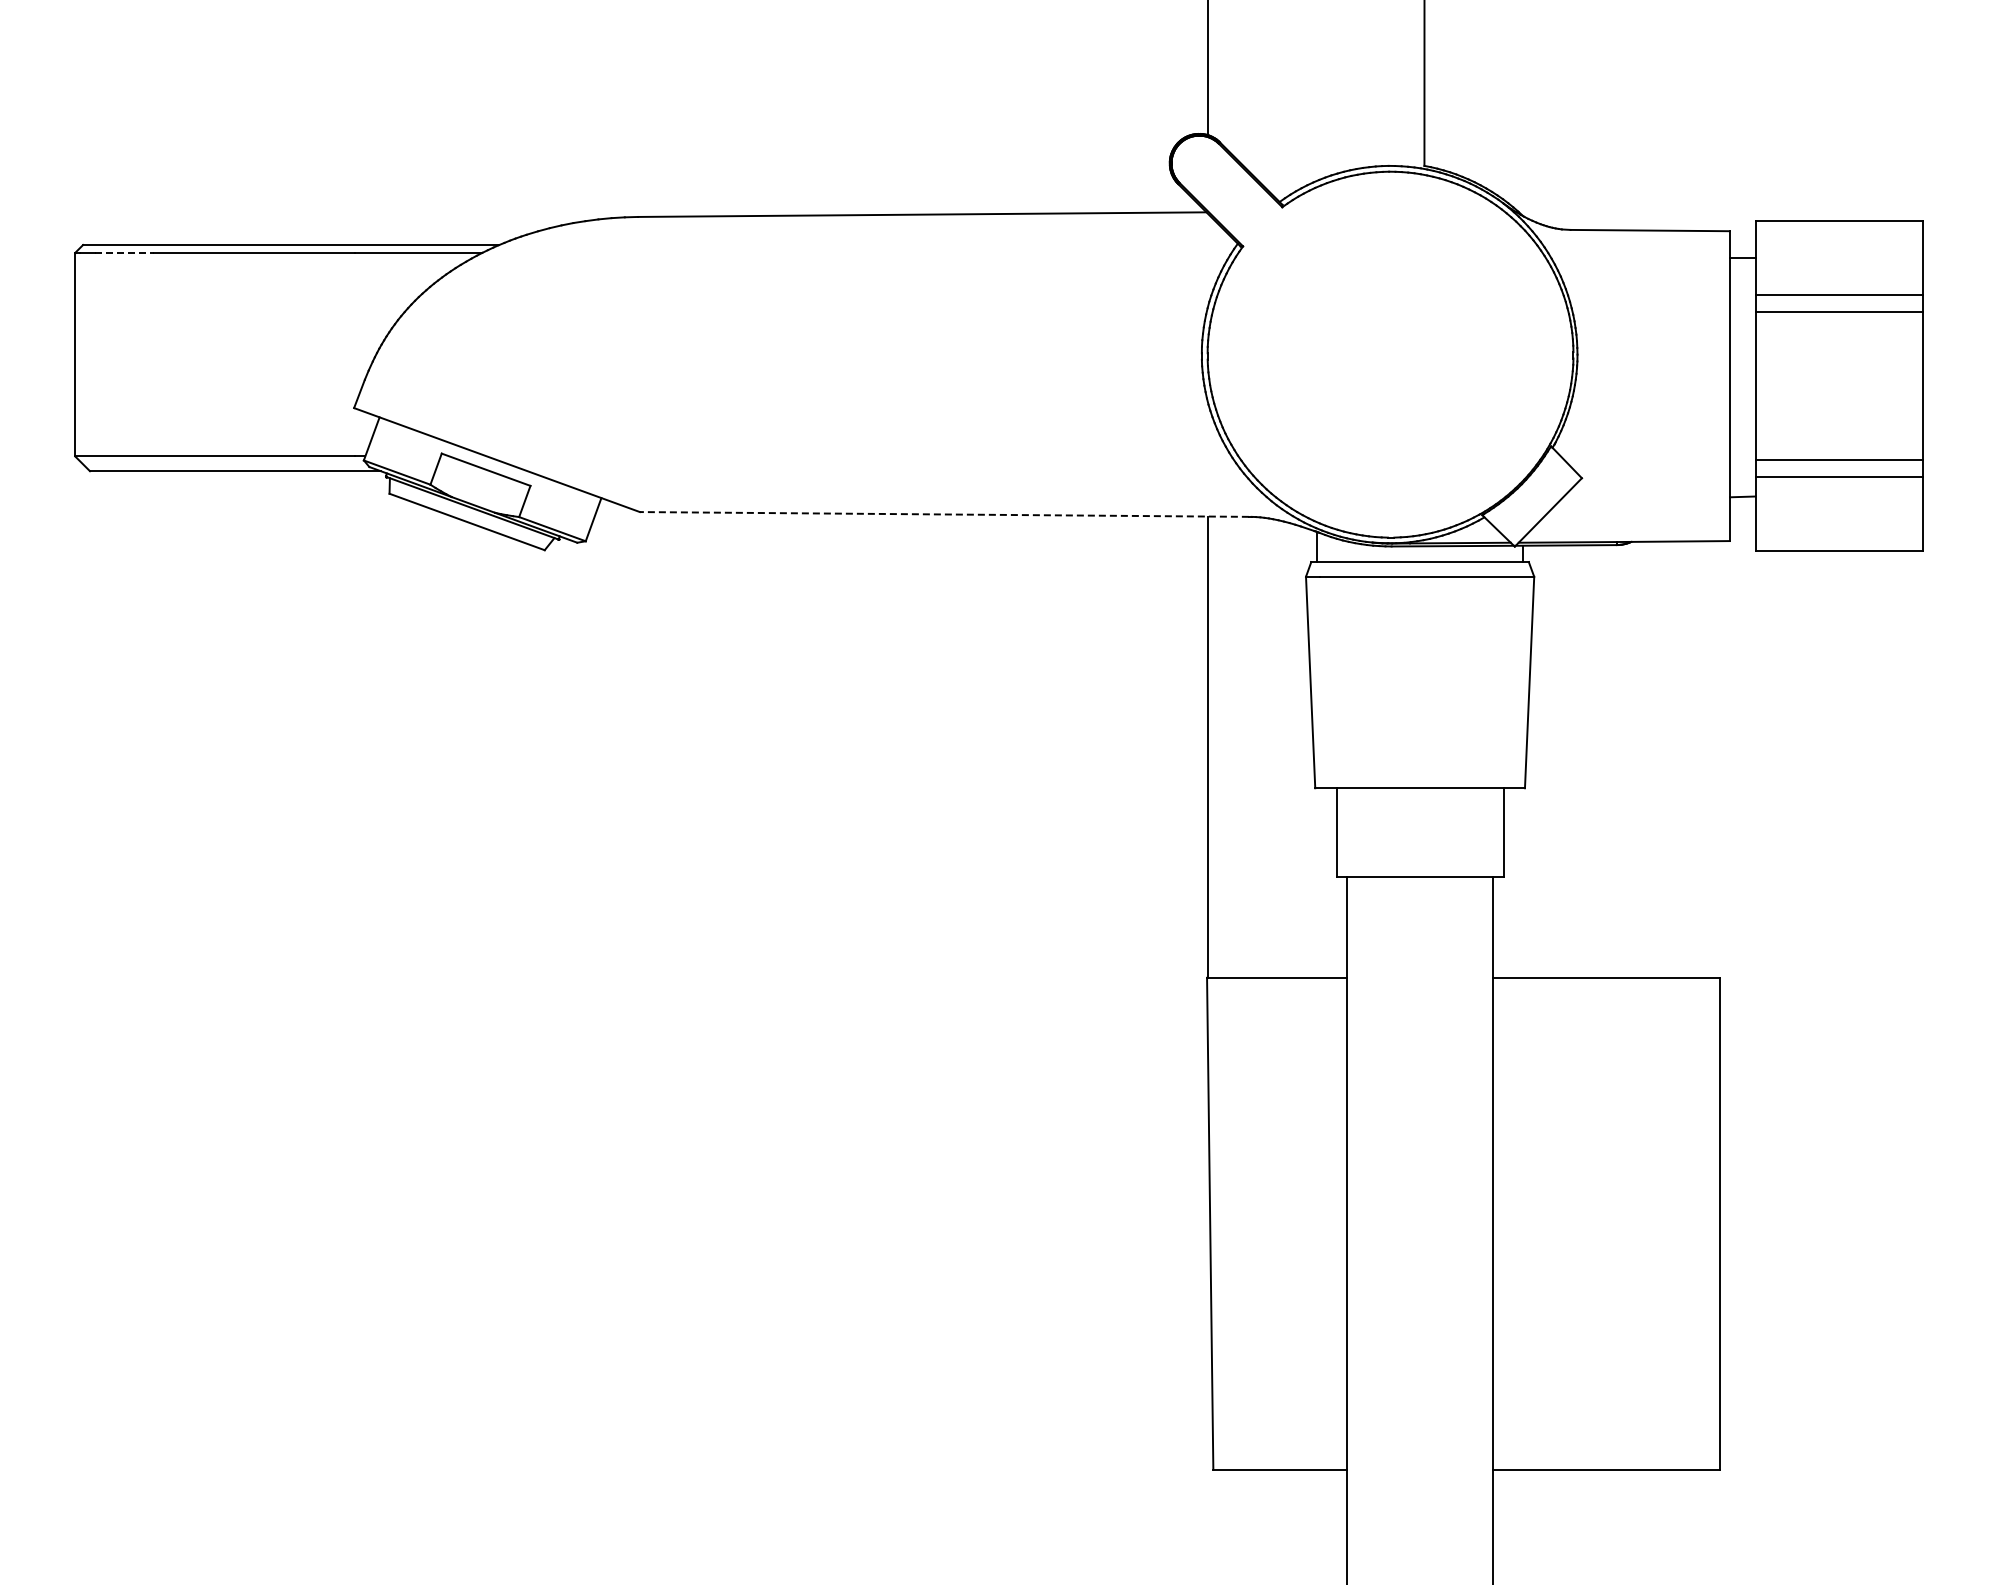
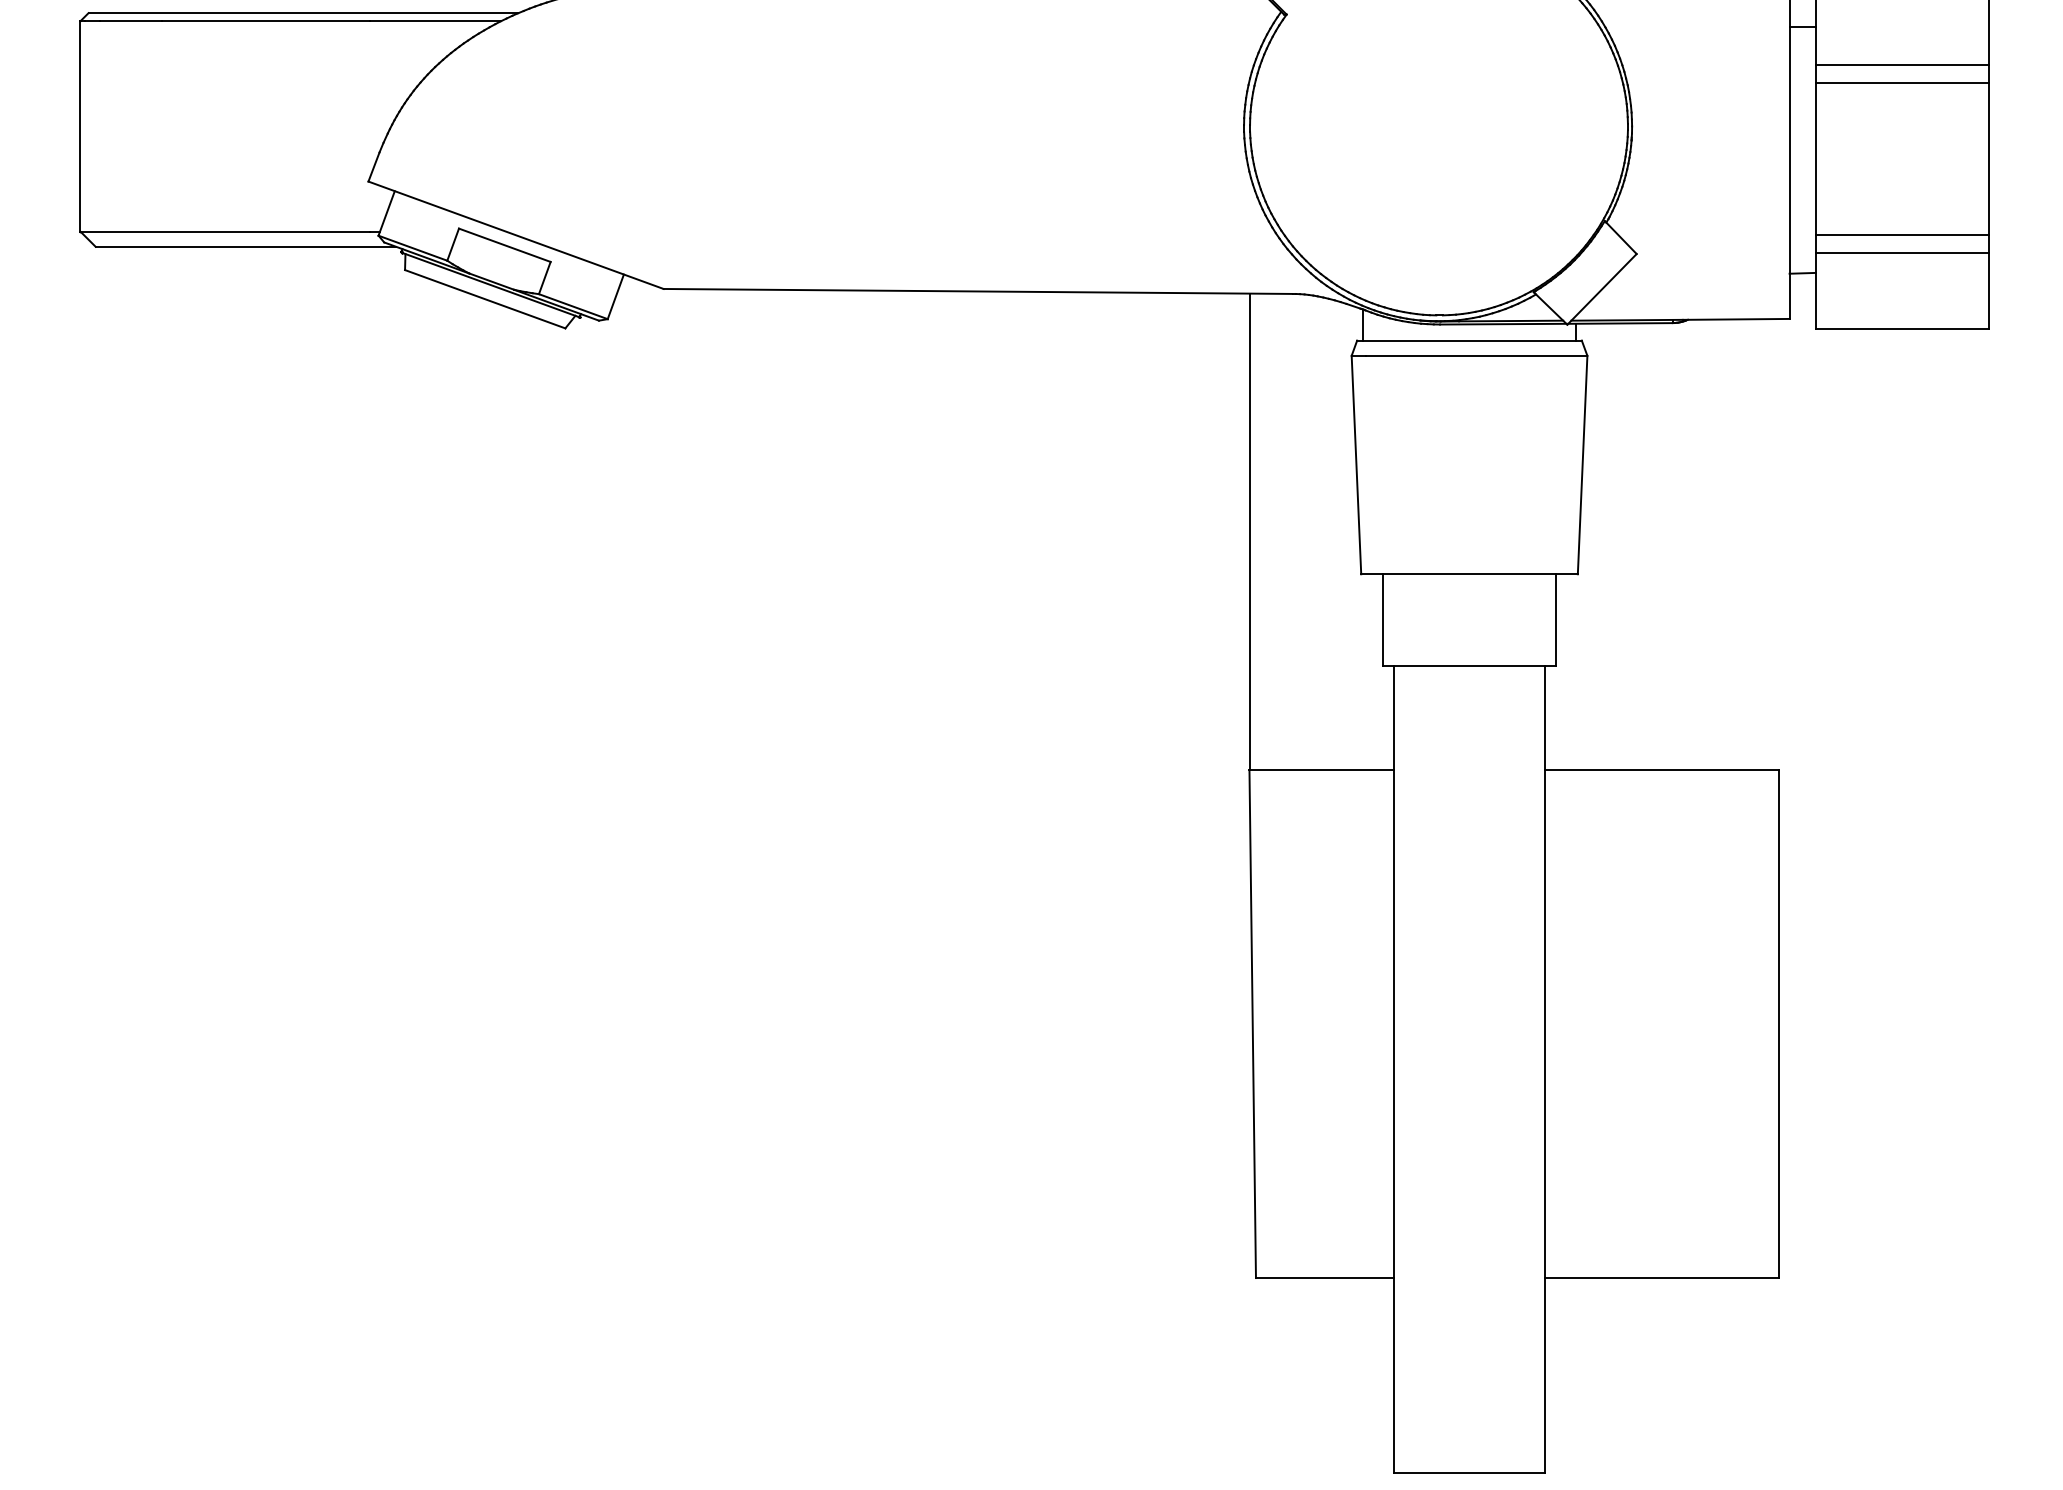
line: (124, 252) -> (131, 20), dashed -> solid
line: (944, 514) -> (978, 291), dashed -> solid

